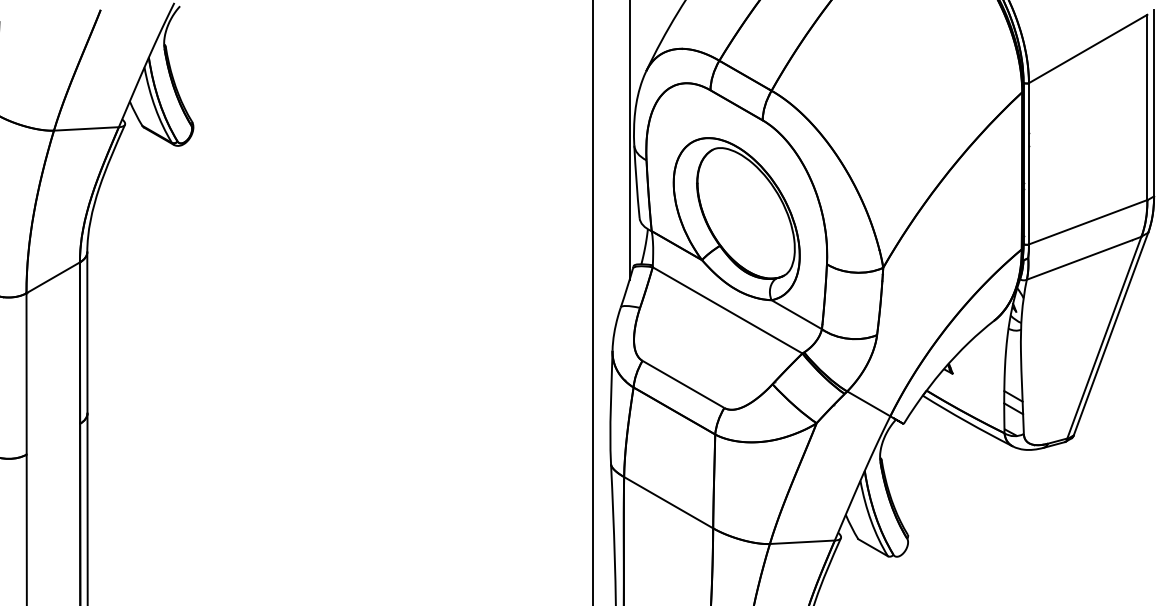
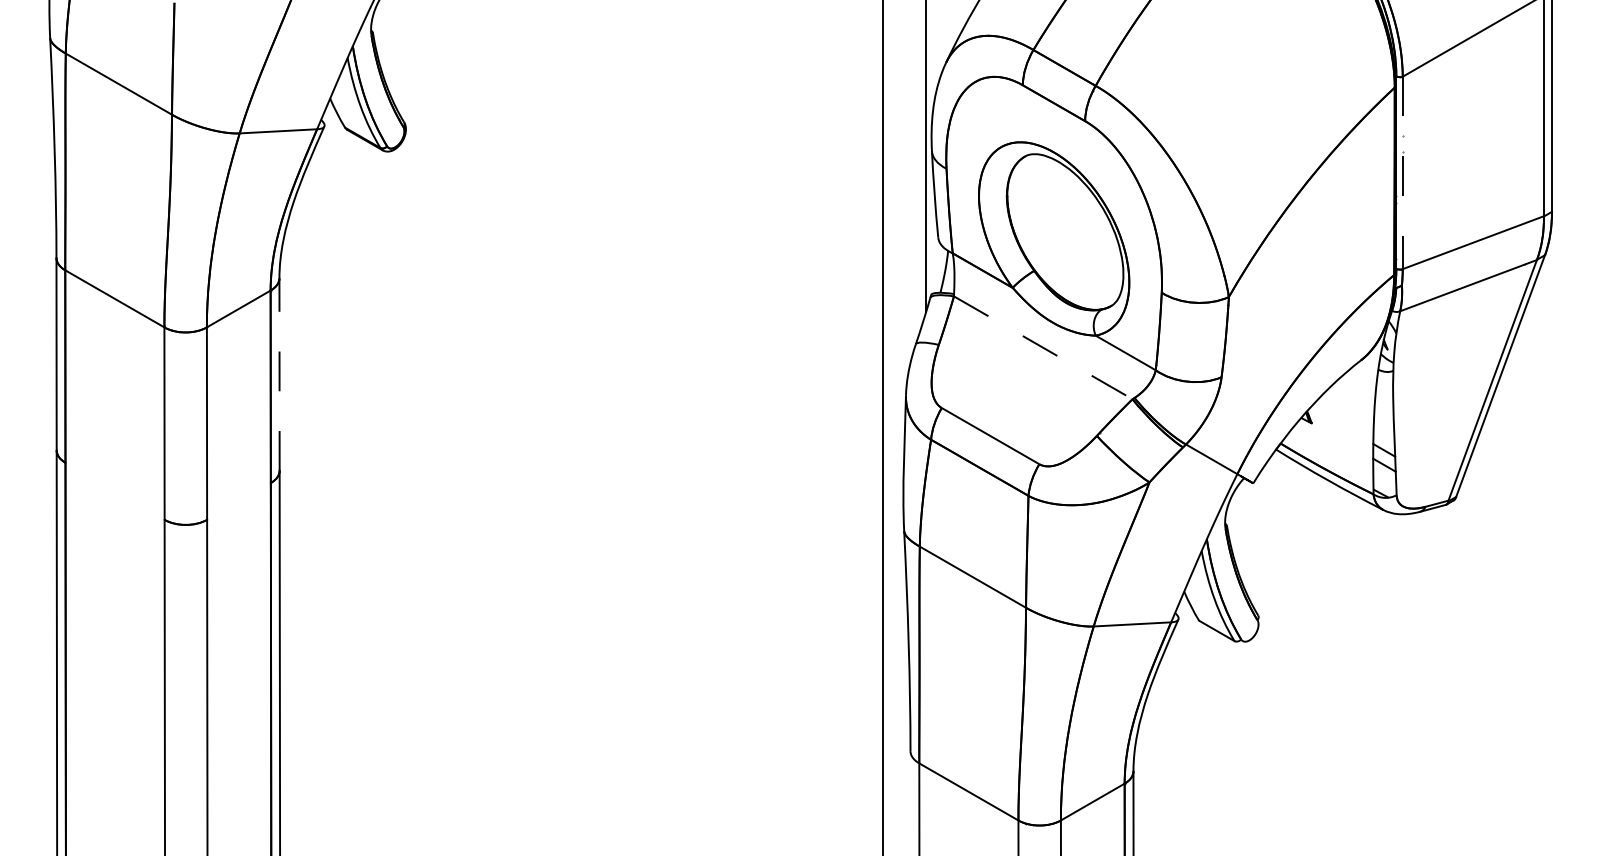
line: (1028, 164) -> (1402, 173), solid -> dashed
line: (727, 310) -> (1043, 348), solid -> dashed
line: (87, 332) -> (279, 374), solid -> dashed

